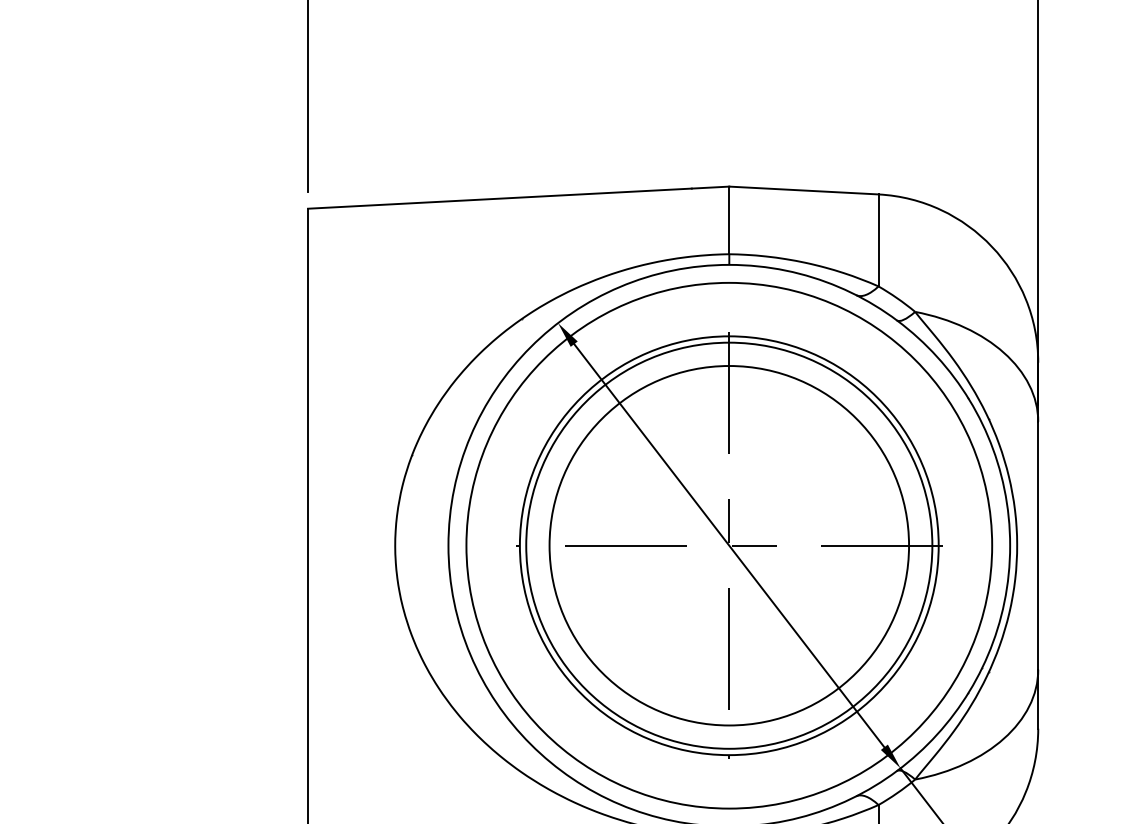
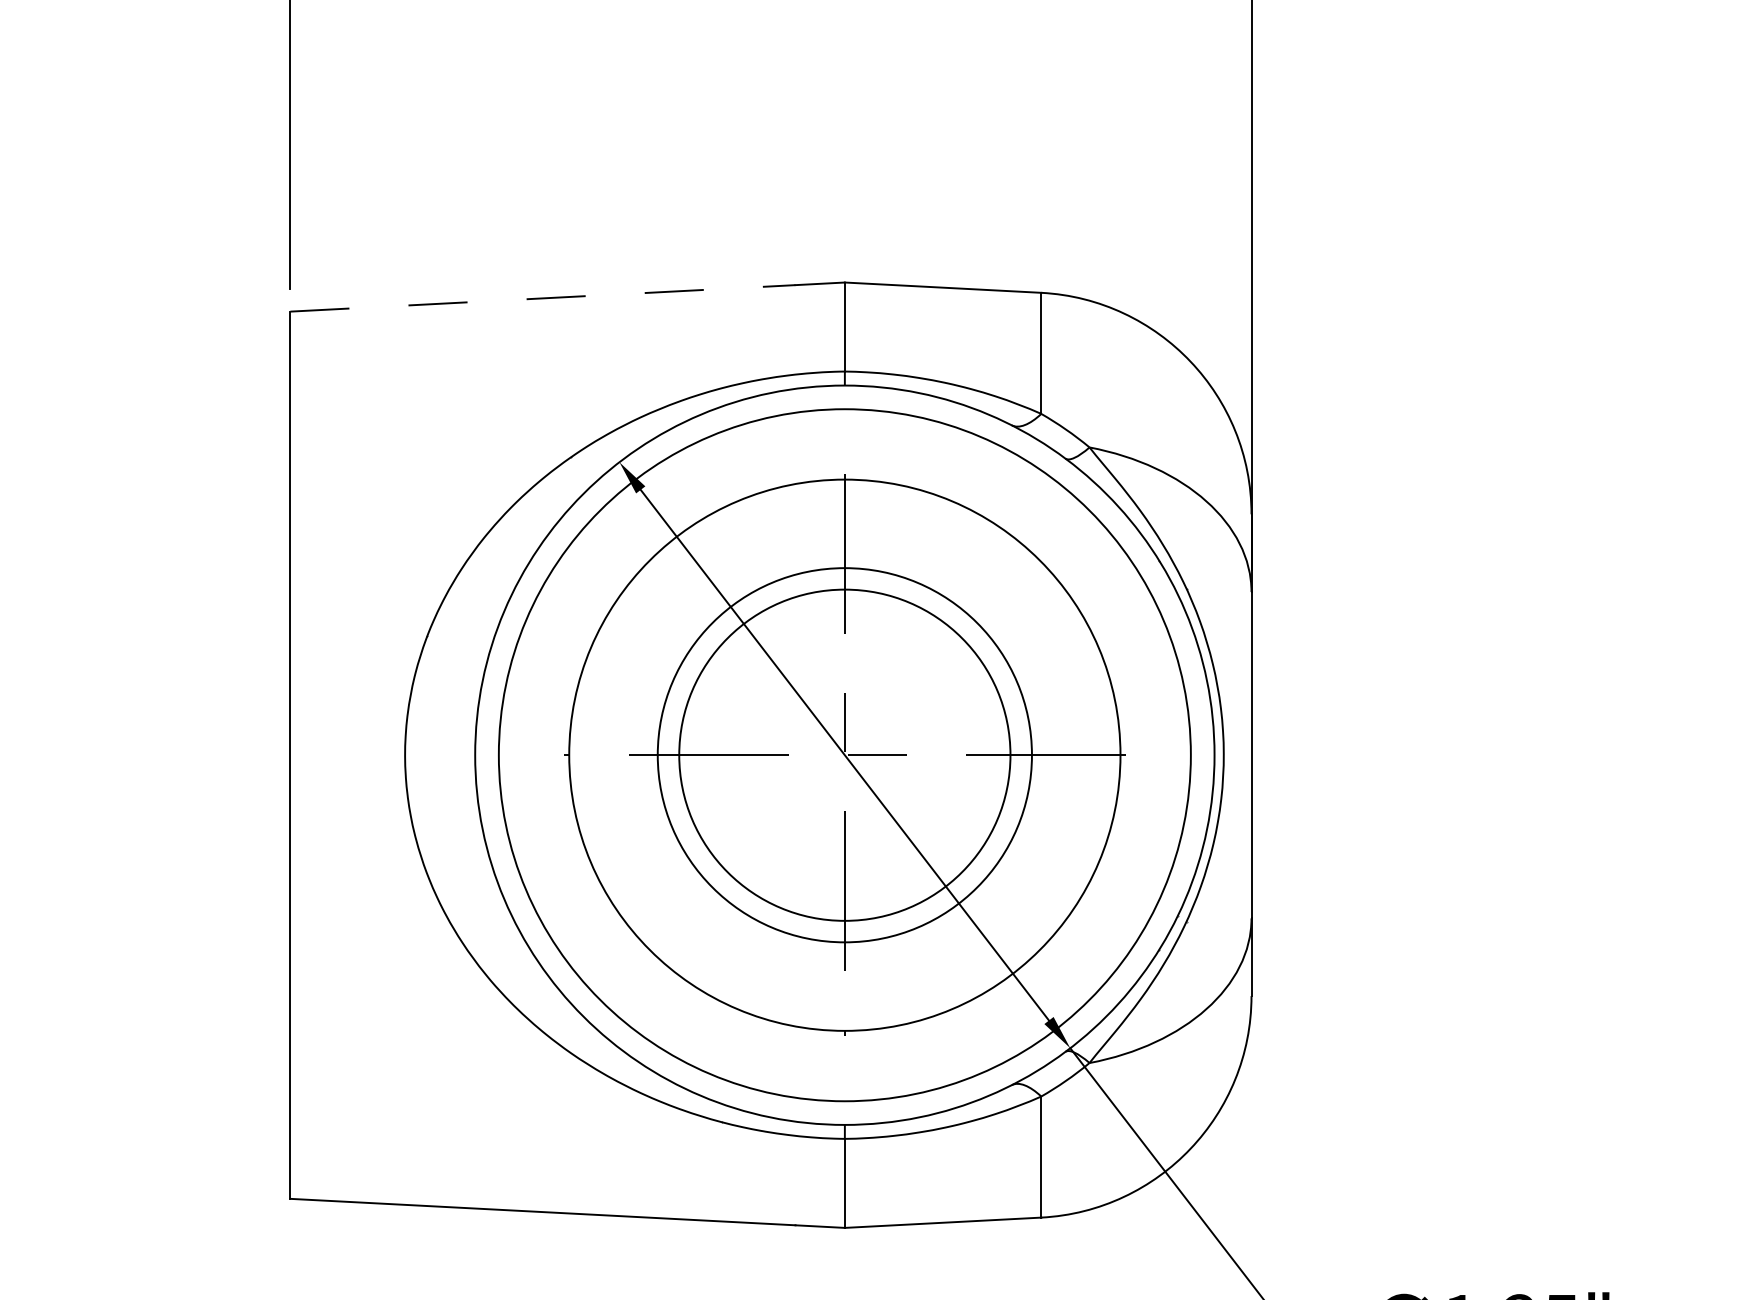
line: (499, 198) -> (542, 298), solid -> dashed
circle: (729, 545) -> (844, 754), size x0.7
circle: (729, 545) -> (844, 754), size x0.7

